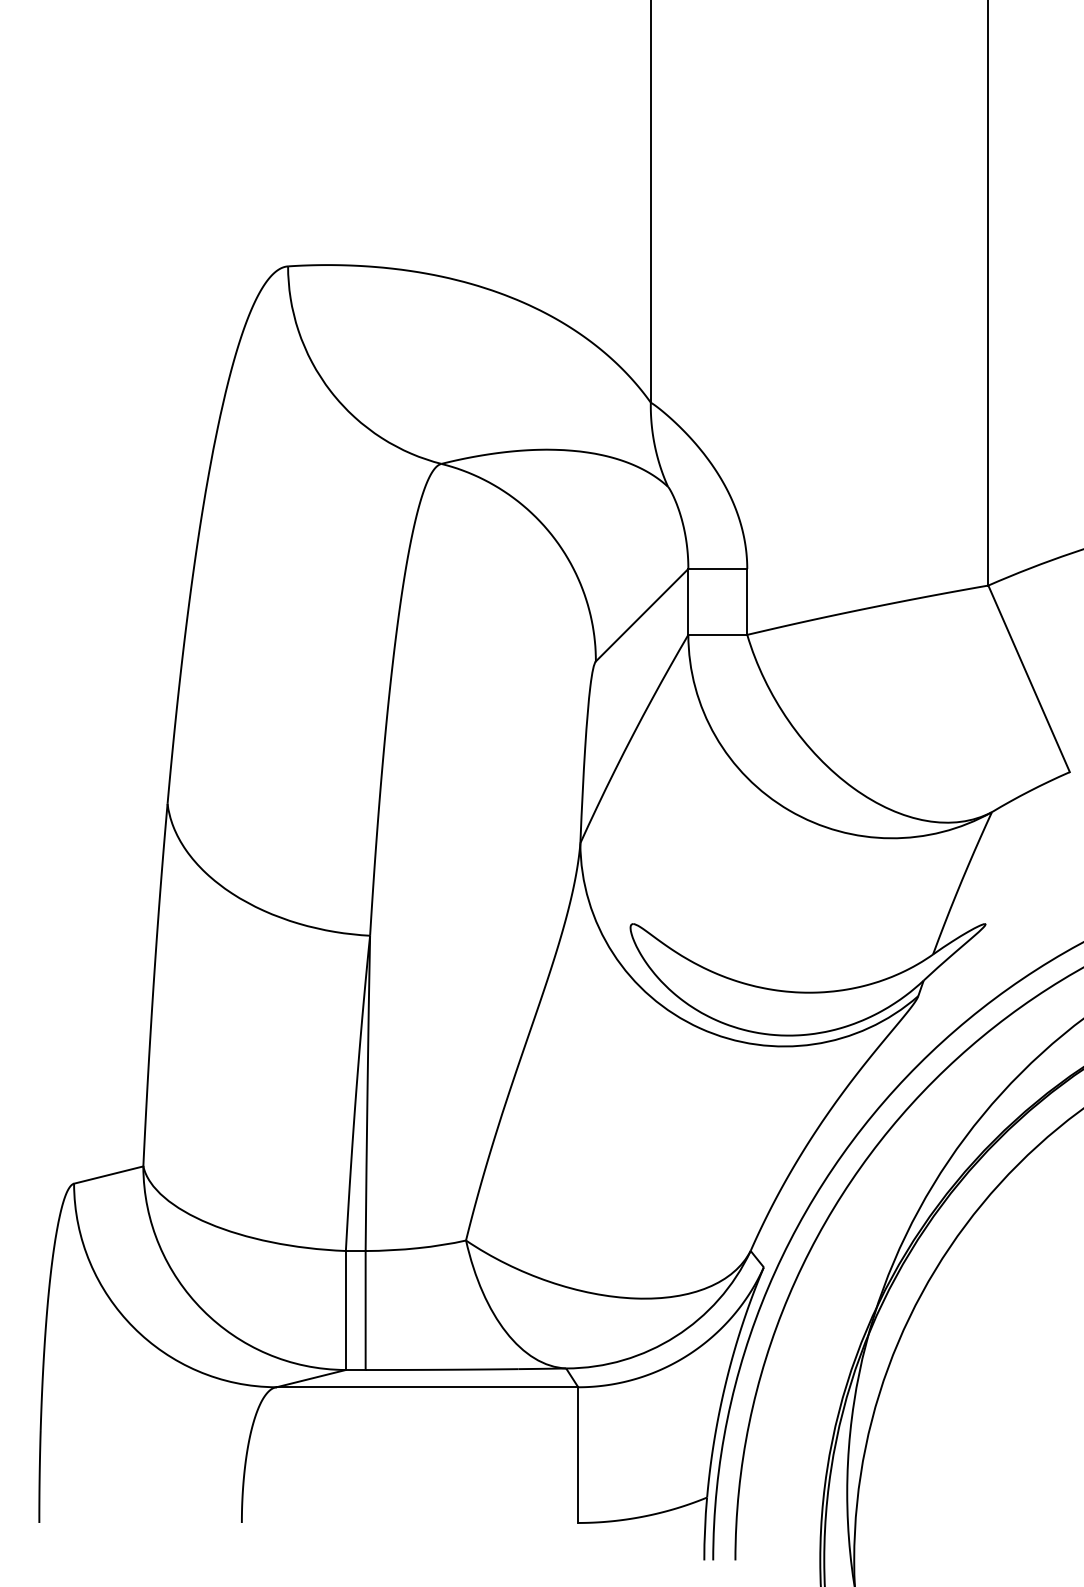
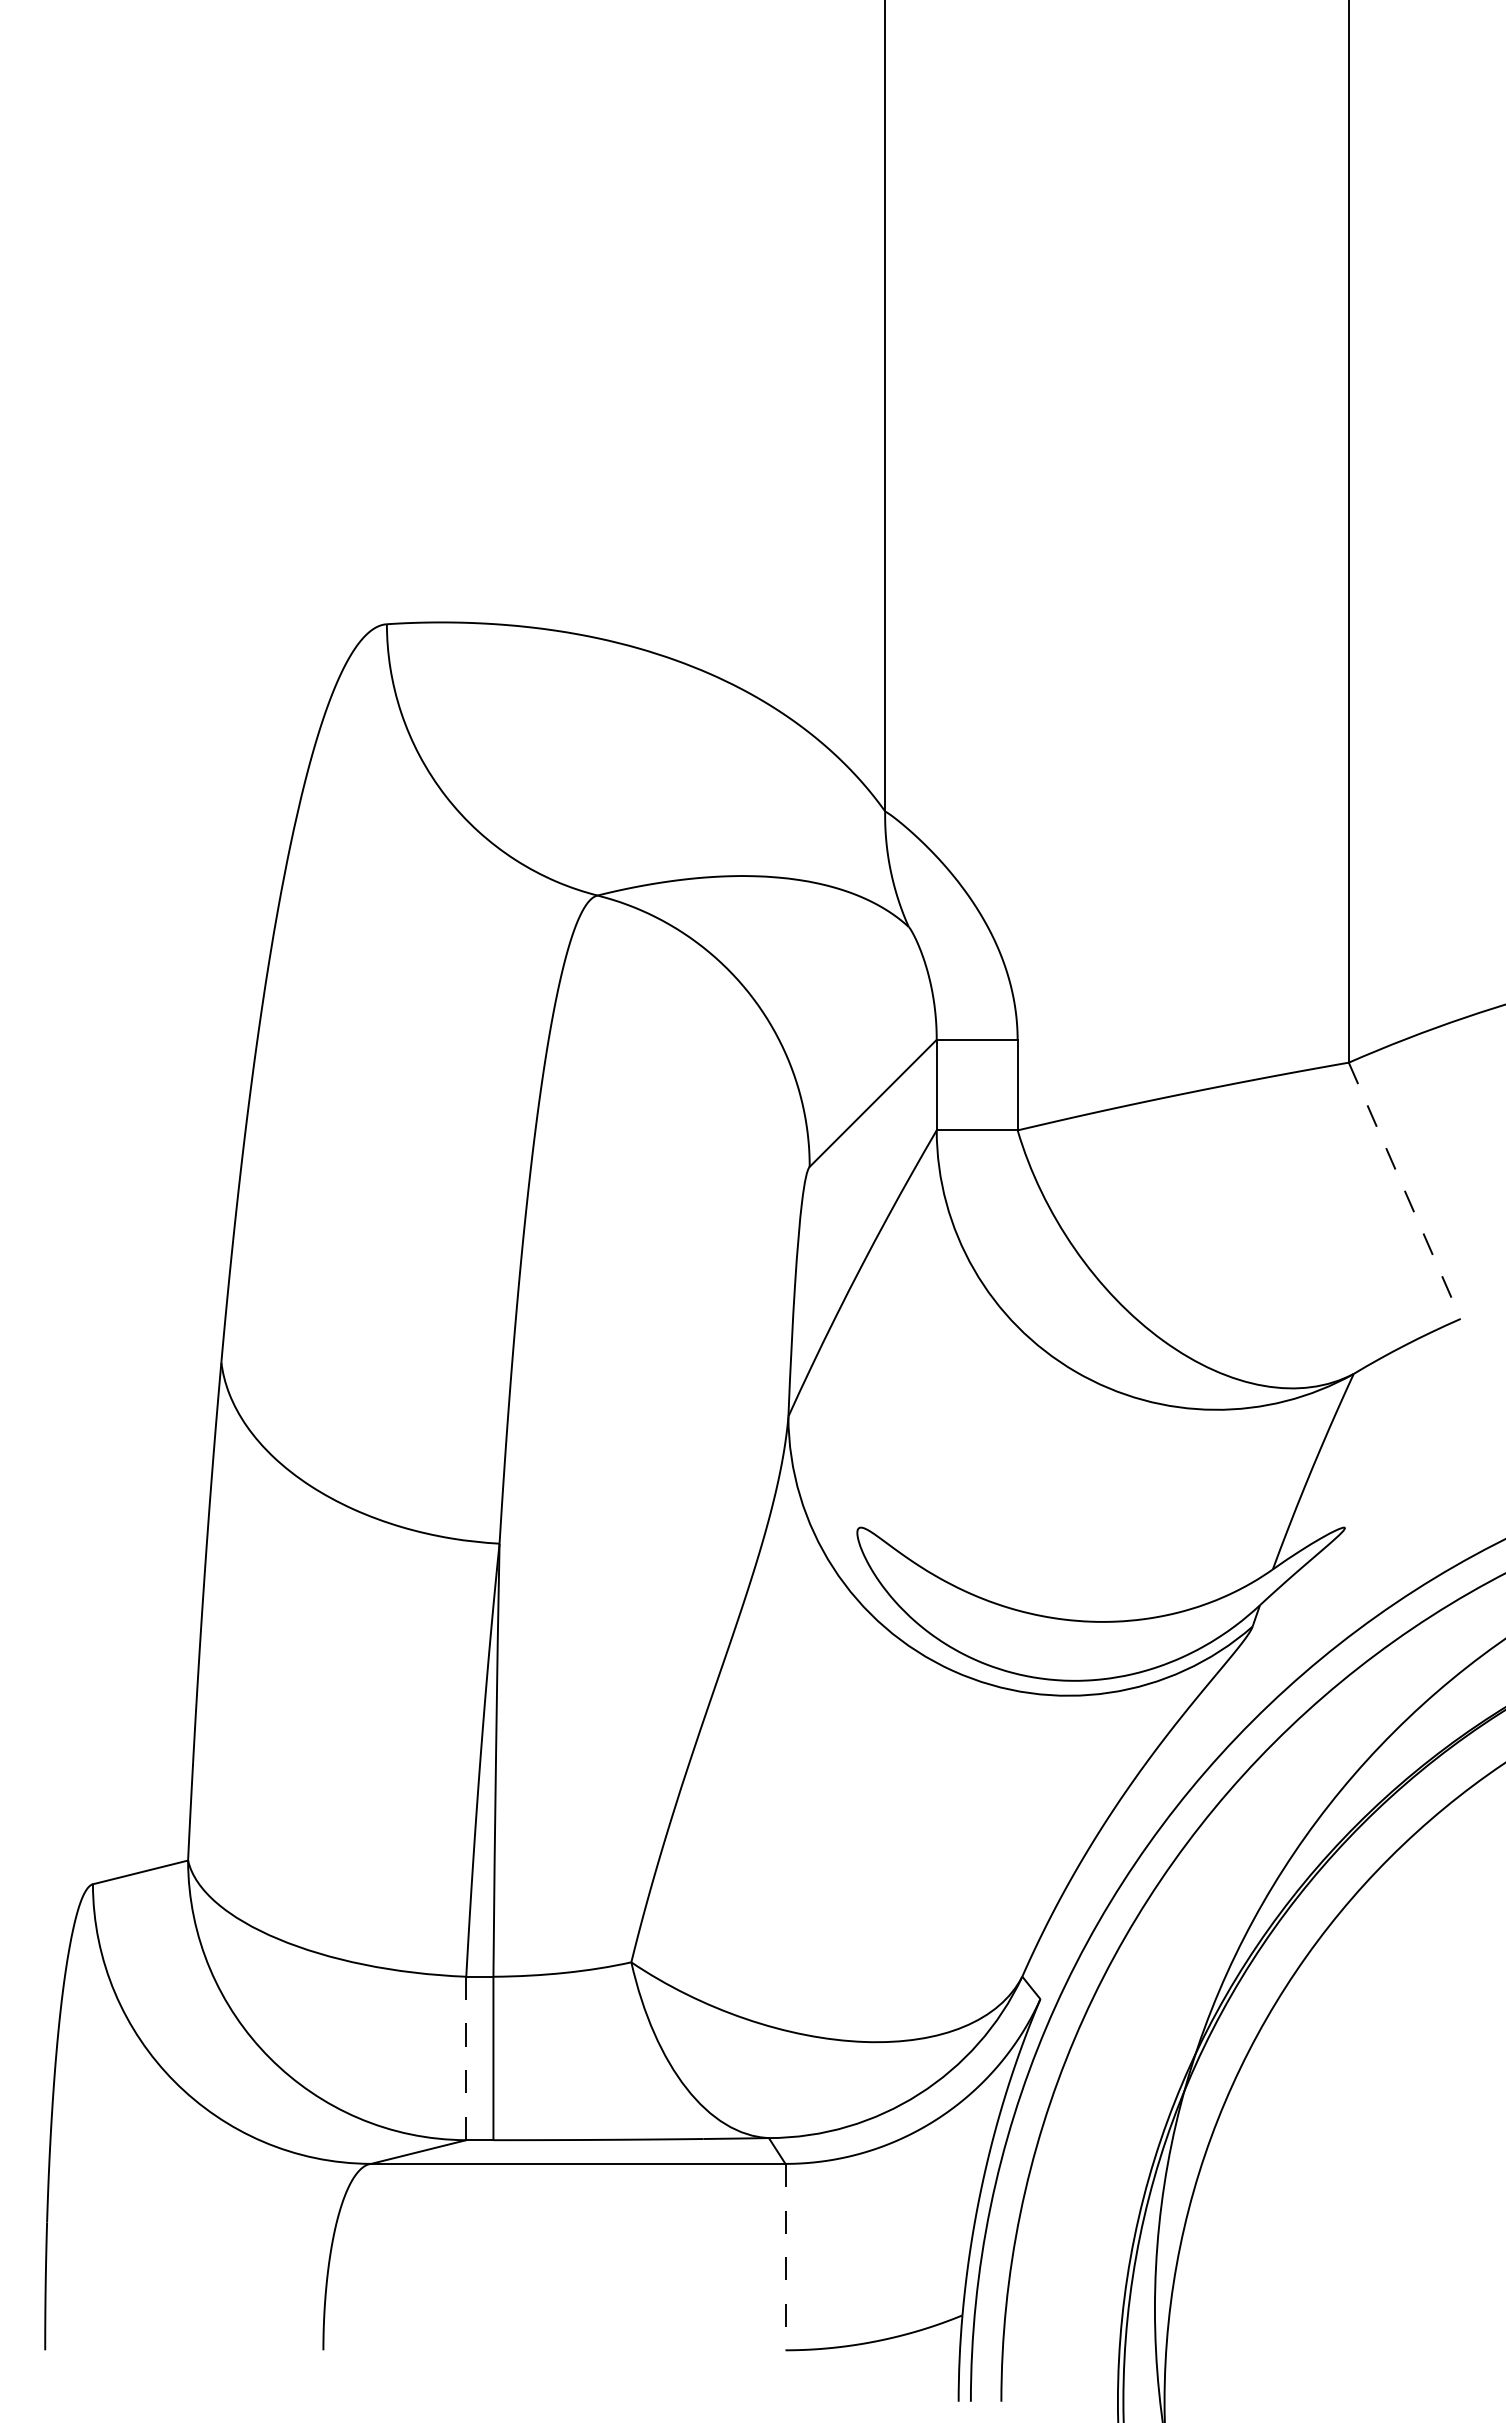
line: (1028, 678) -> (1404, 1190), solid -> dashed
line: (346, 1310) -> (466, 2058), solid -> dashed
line: (578, 1455) -> (785, 2257), solid -> dashed

